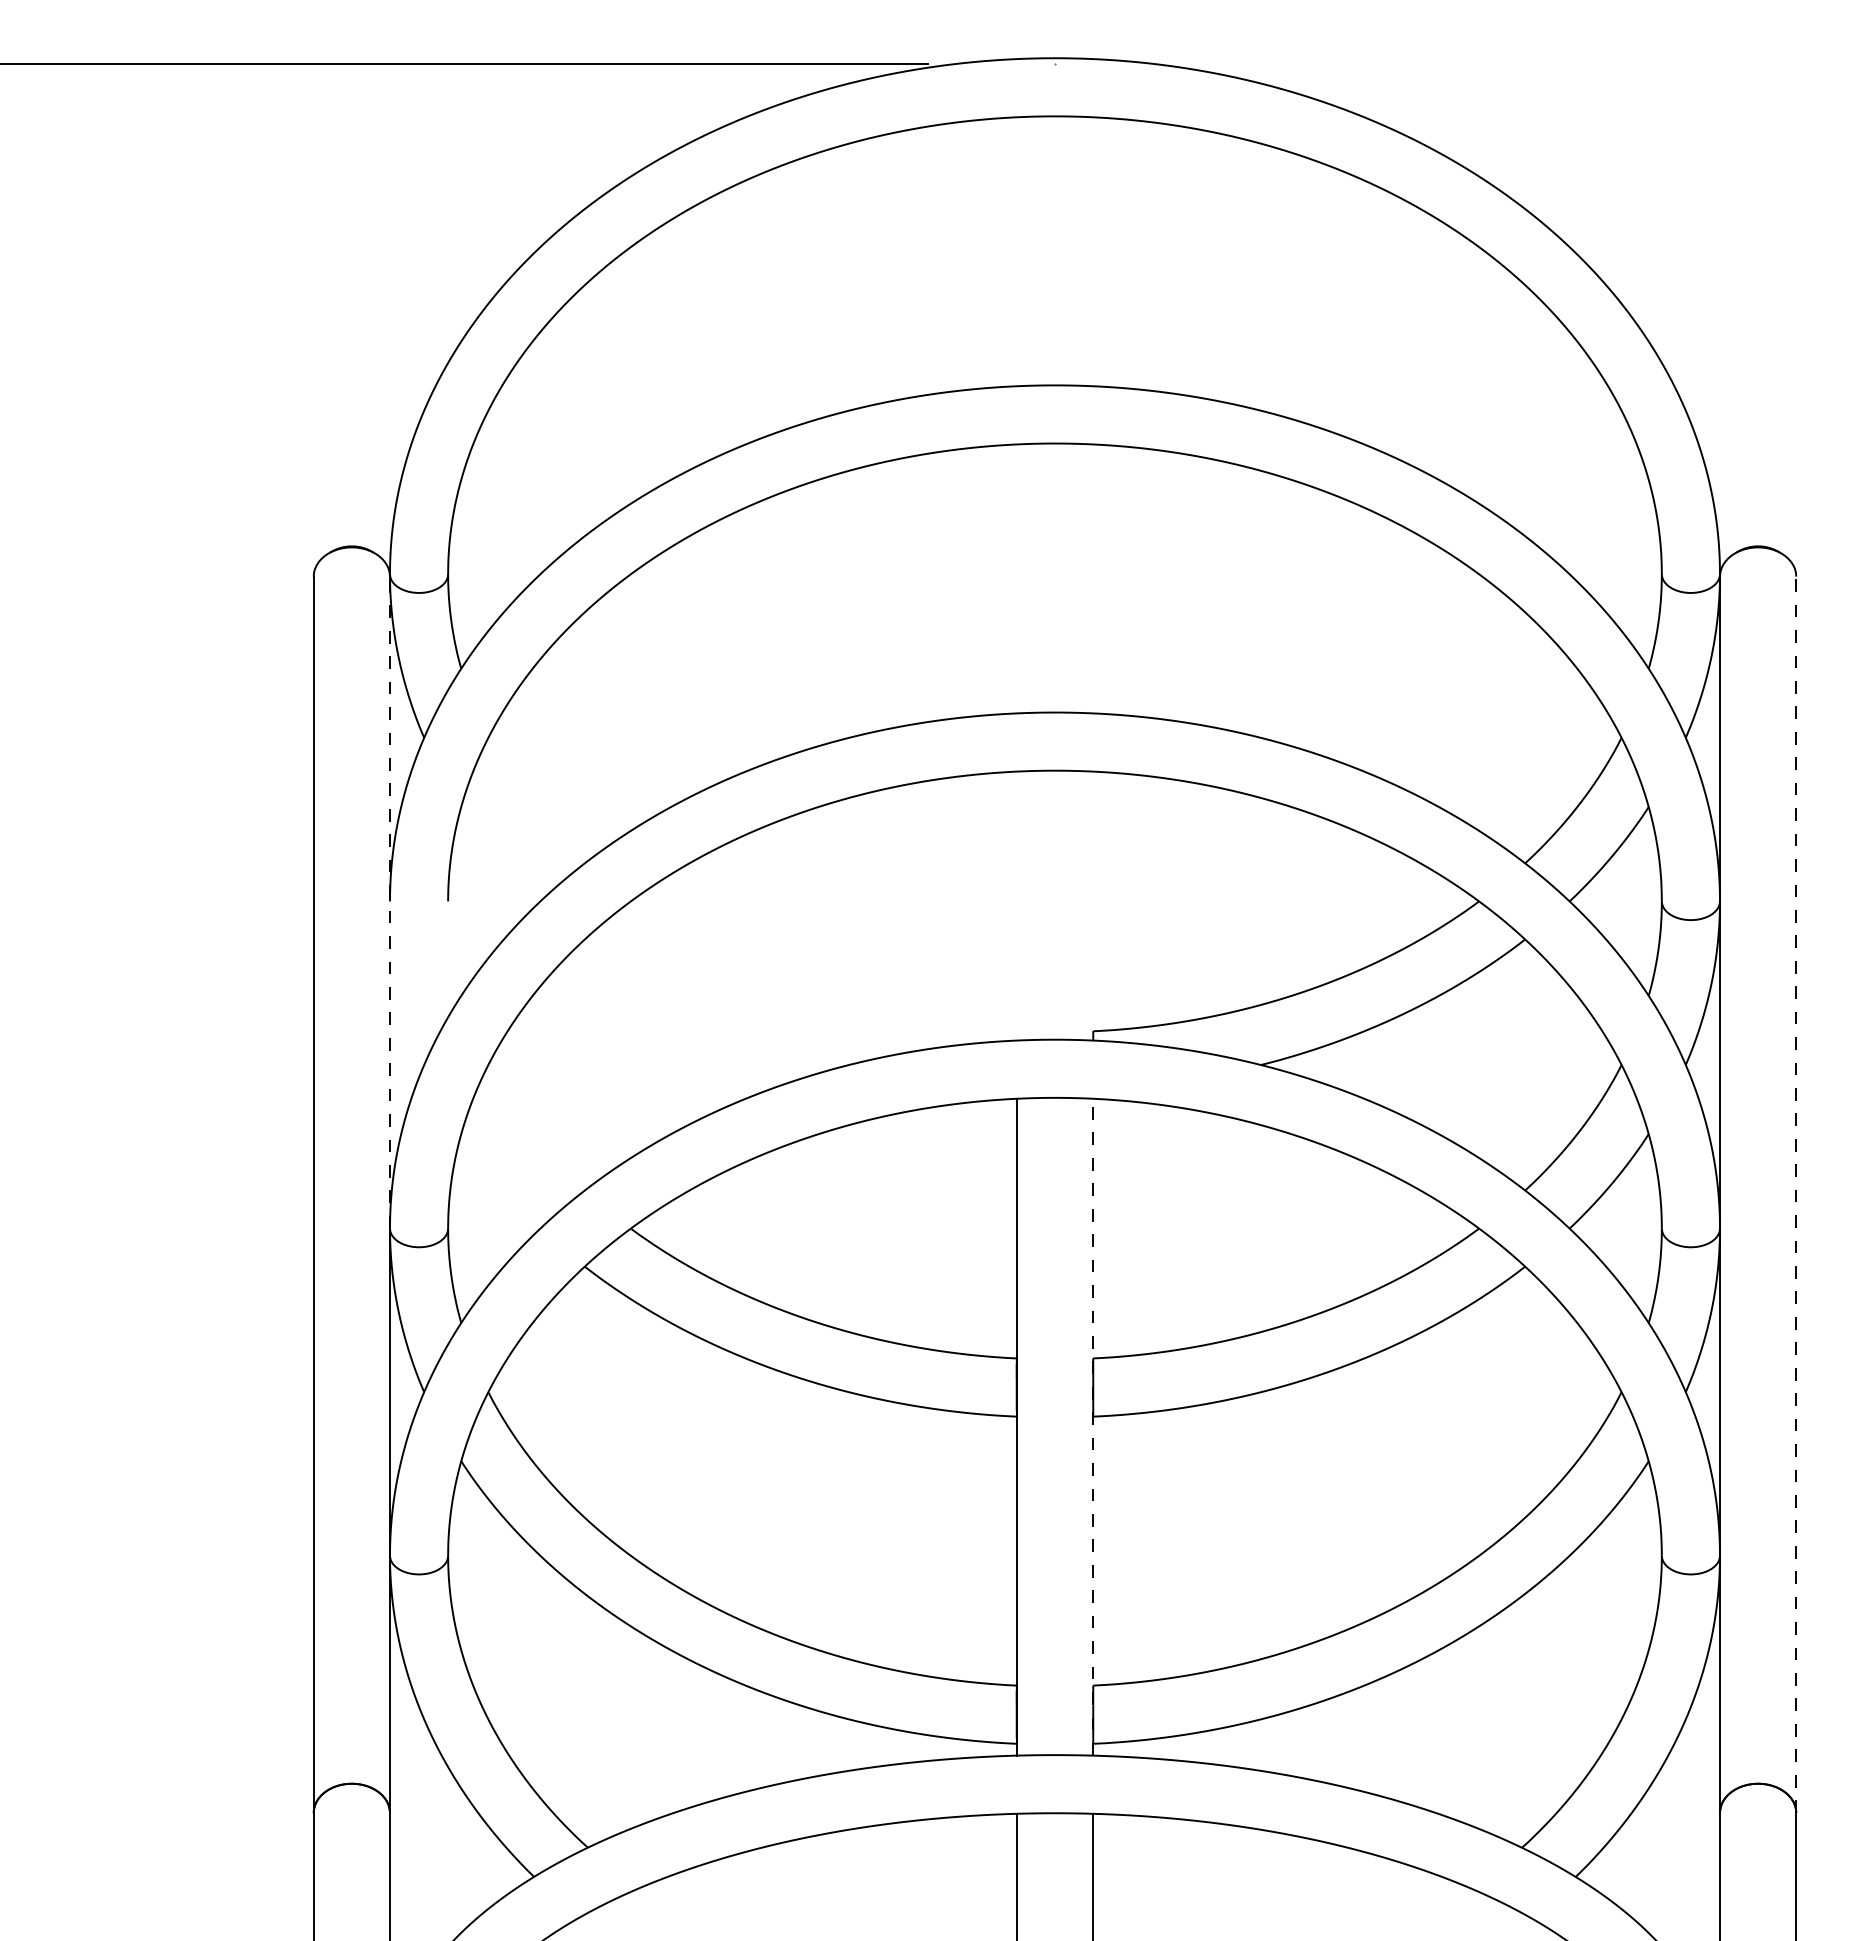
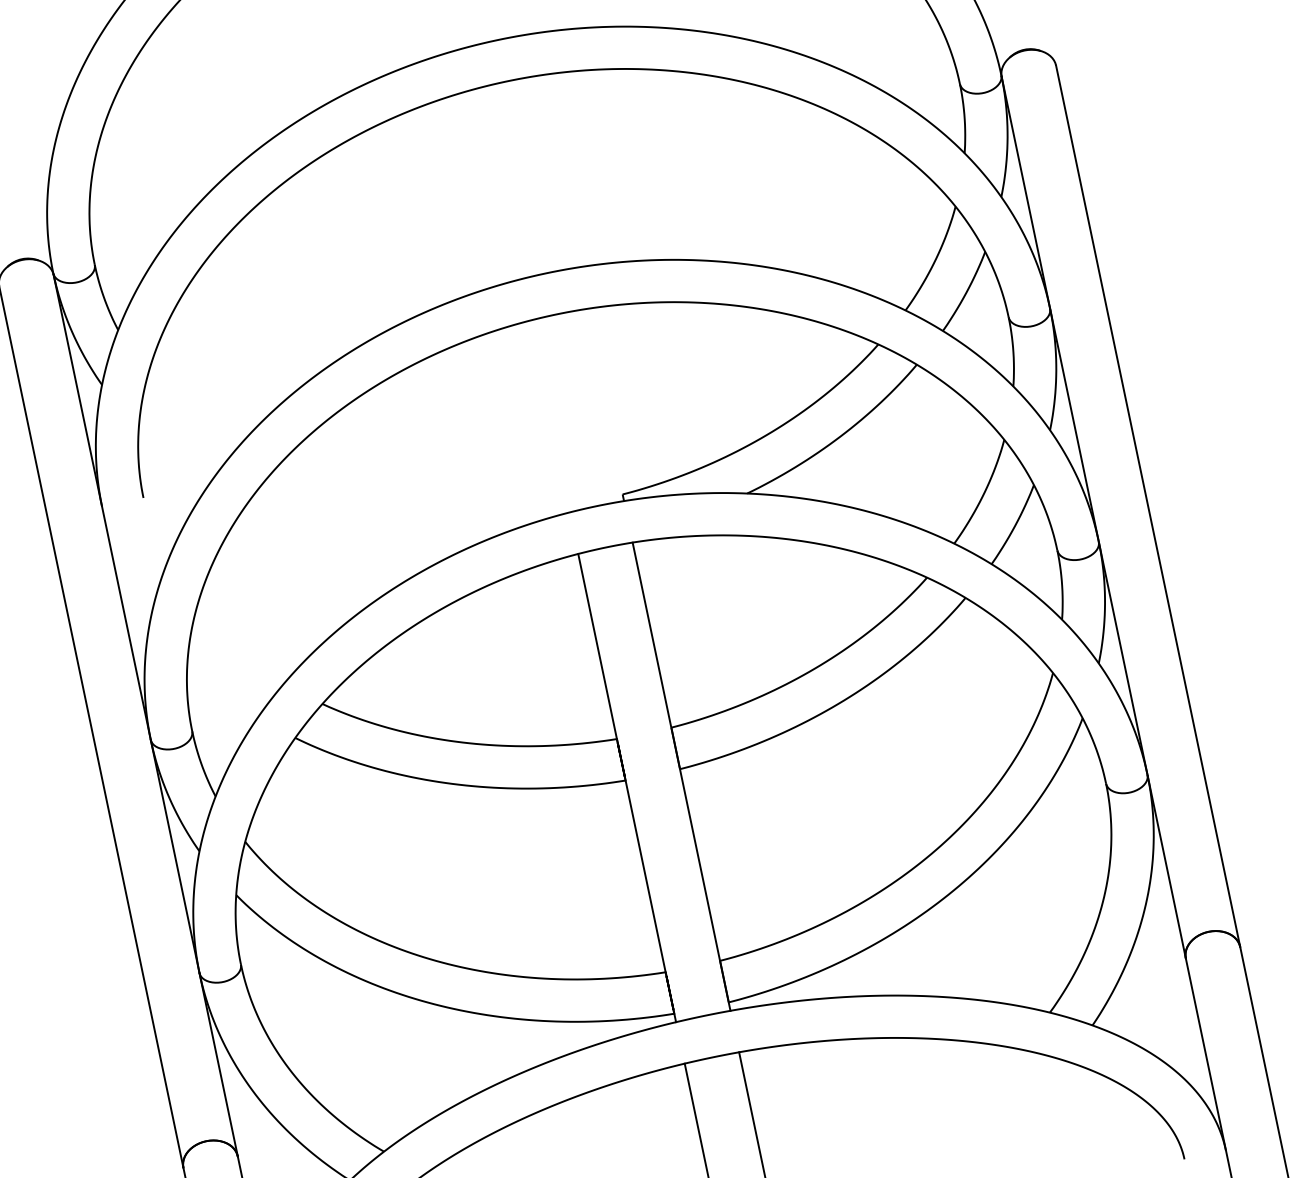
line: (390, 902) -> (102, 507), dashed -> solid
line: (1796, 1194) -> (1148, 506), dashed -> solid
line: (1093, 1426) -> (681, 776), dashed -> solid

